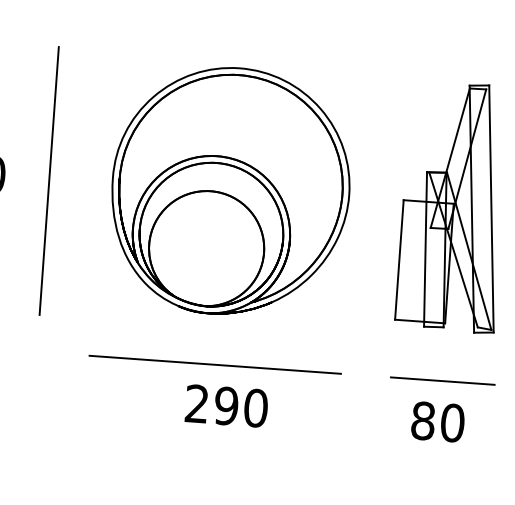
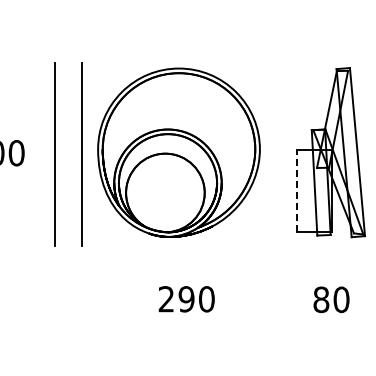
line: (88, 183) -> (81, 154), added
line: (399, 260) -> (297, 191), solid -> dashed
line: (214, 364) -> (176, 271), removed
line: (442, 380) -> (332, 271), removed

